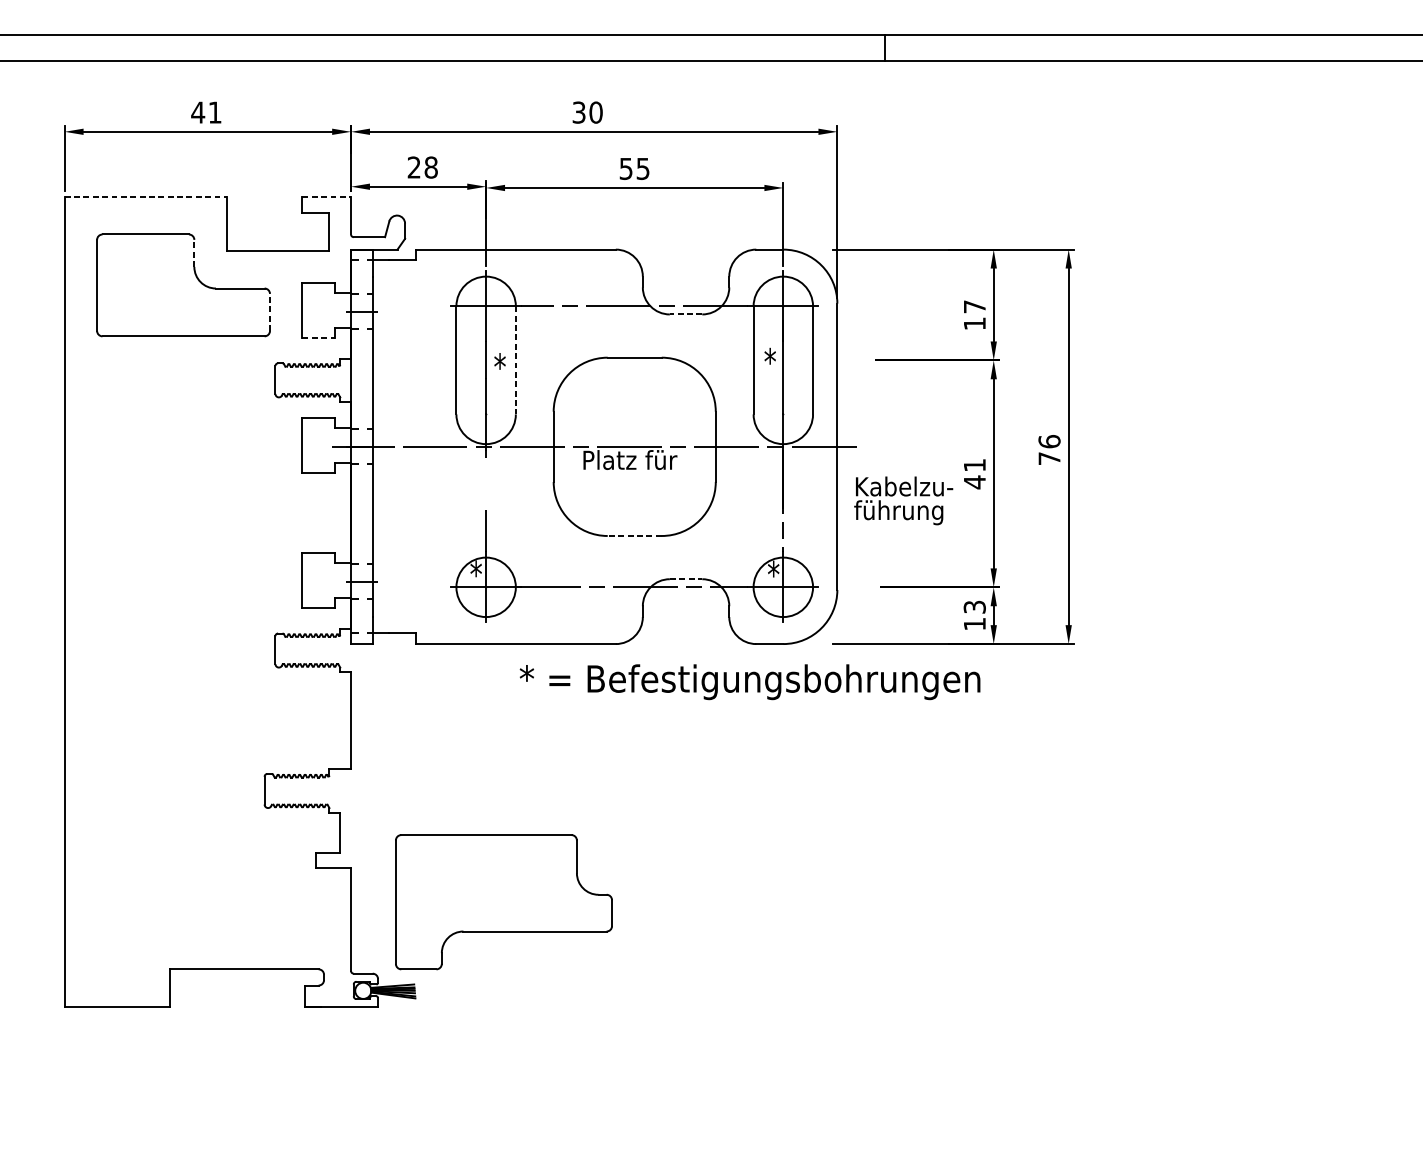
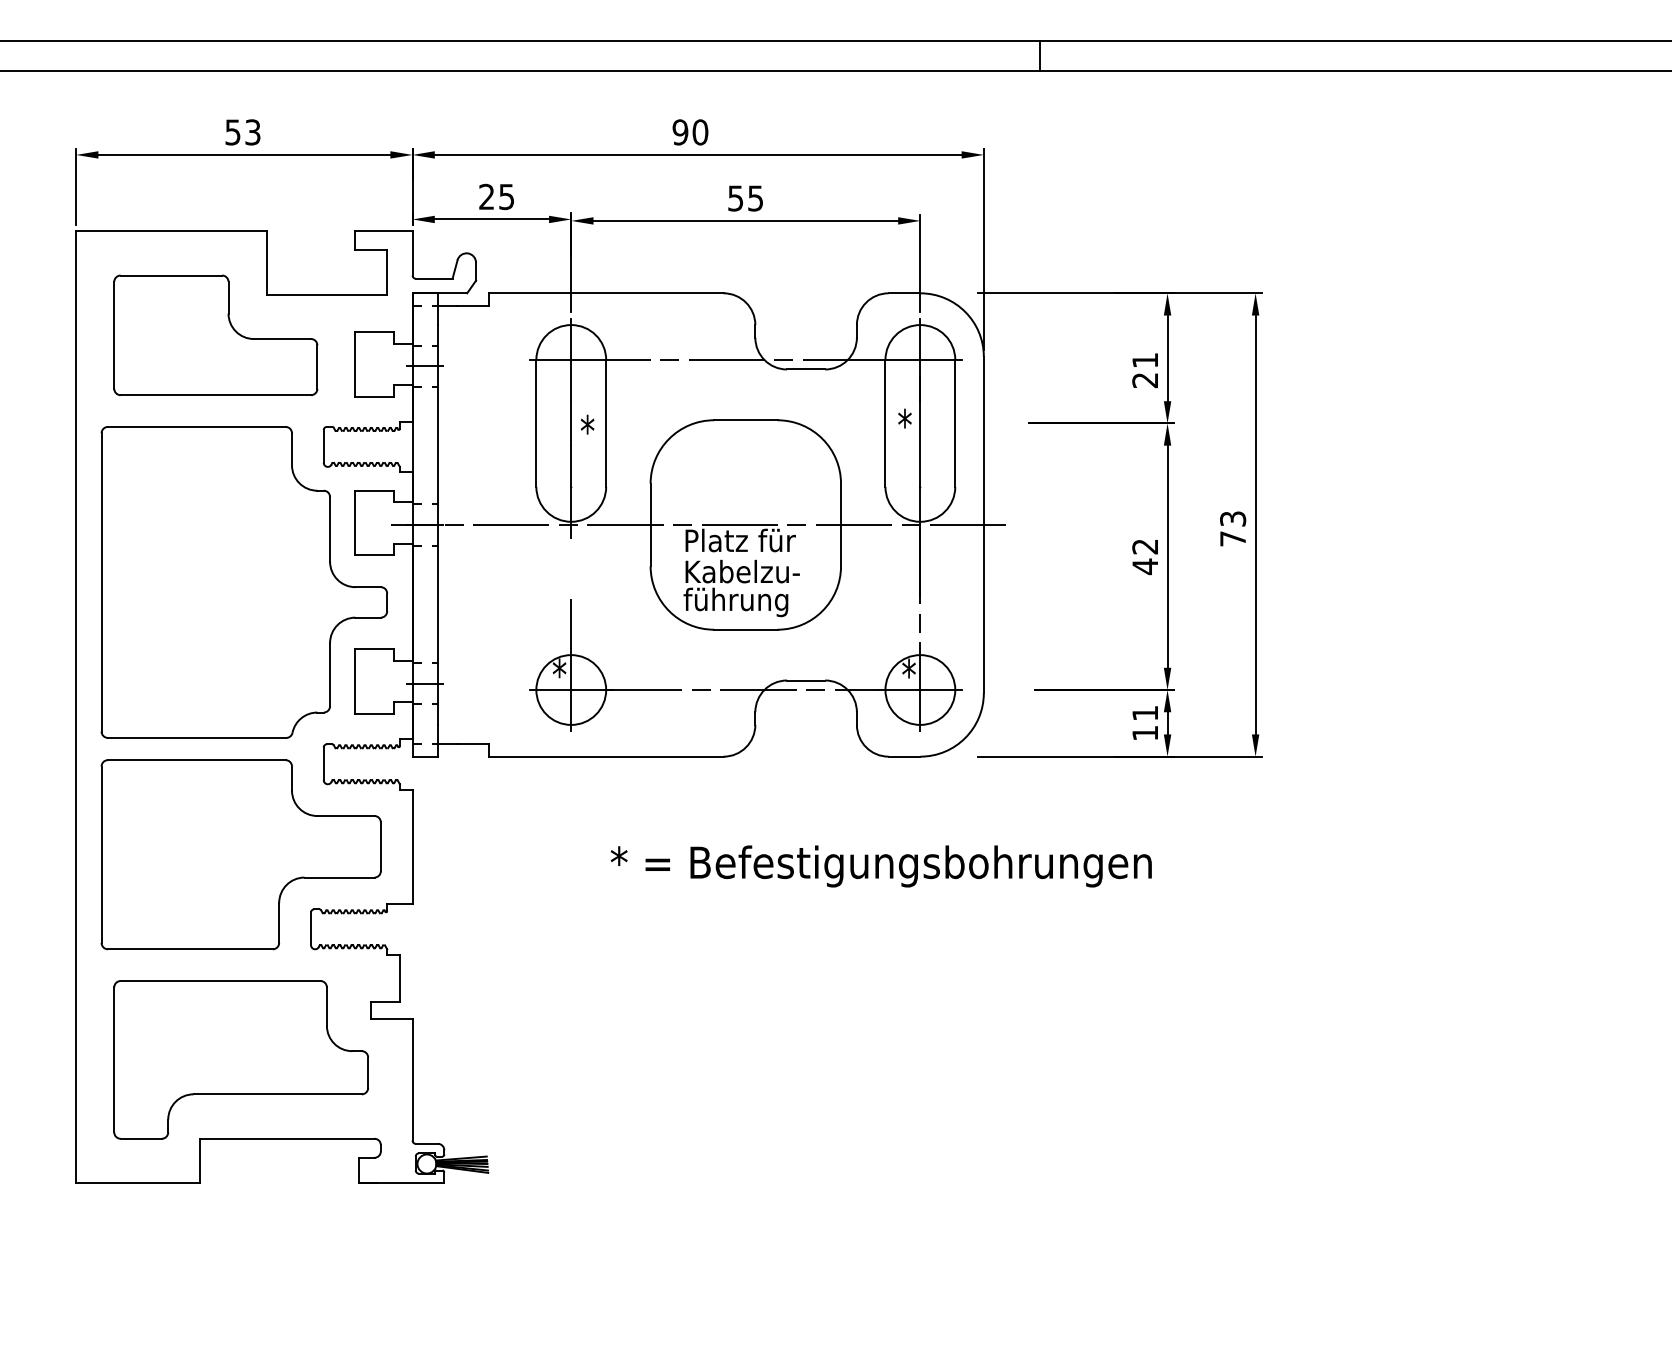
text: (206, 112) -> (242, 132), 41 -> 53
text: (579, 112) -> (680, 132), 30 -> 90
text: (430, 167) -> (506, 196), 28 -> 25
line: (145, 196) -> (171, 231), dashed -> solid
line: (327, 196) -> (384, 231), dashed -> solid
line: (194, 253) -> (228, 297), dashed -> solid
line: (270, 312) -> (317, 367), dashed -> solid
line: (685, 314) -> (805, 369), dashed -> solid
text: (974, 315) -> (1144, 370), 17 -> 21
line: (319, 337) -> (375, 396), dashed -> solid
line: (516, 360) -> (606, 423), dashed -> solid
text: (1049, 441) -> (1233, 518), 76 -> 73
text: (974, 465) -> (1144, 546), 41 -> 42
part: (207, 495) -> (243, 582), added
text: (903, 500) -> (741, 588), moved
line: (634, 535) -> (745, 629), dashed -> solid
line: (686, 579) -> (806, 680), dashed -> solid
text: (974, 607) -> (1145, 713), 13 -> 11
text: (749, 682) -> (880, 866), moved
part: (204, 727) -> (240, 854), added
part: (503, 901) -> (240, 1059), moved

